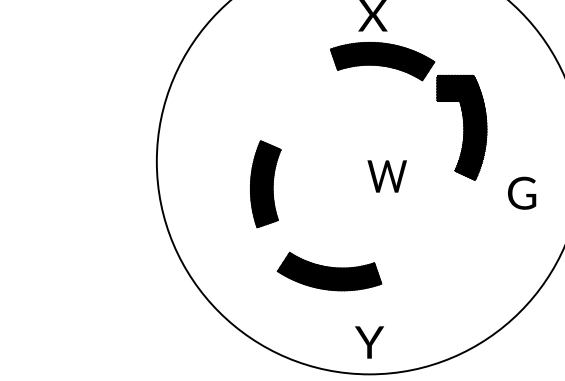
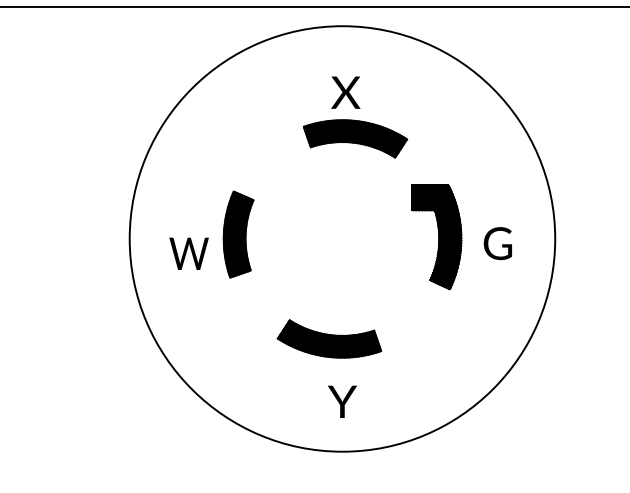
part: (461, 128) -> (436, 237), moved
text: (386, 176) -> (188, 253), moved
part: (265, 184) -> (238, 234), moved
text: (521, 193) -> (497, 243), moved
part: (329, 271) -> (329, 338), moved
text: (369, 342) -> (342, 401), moved

